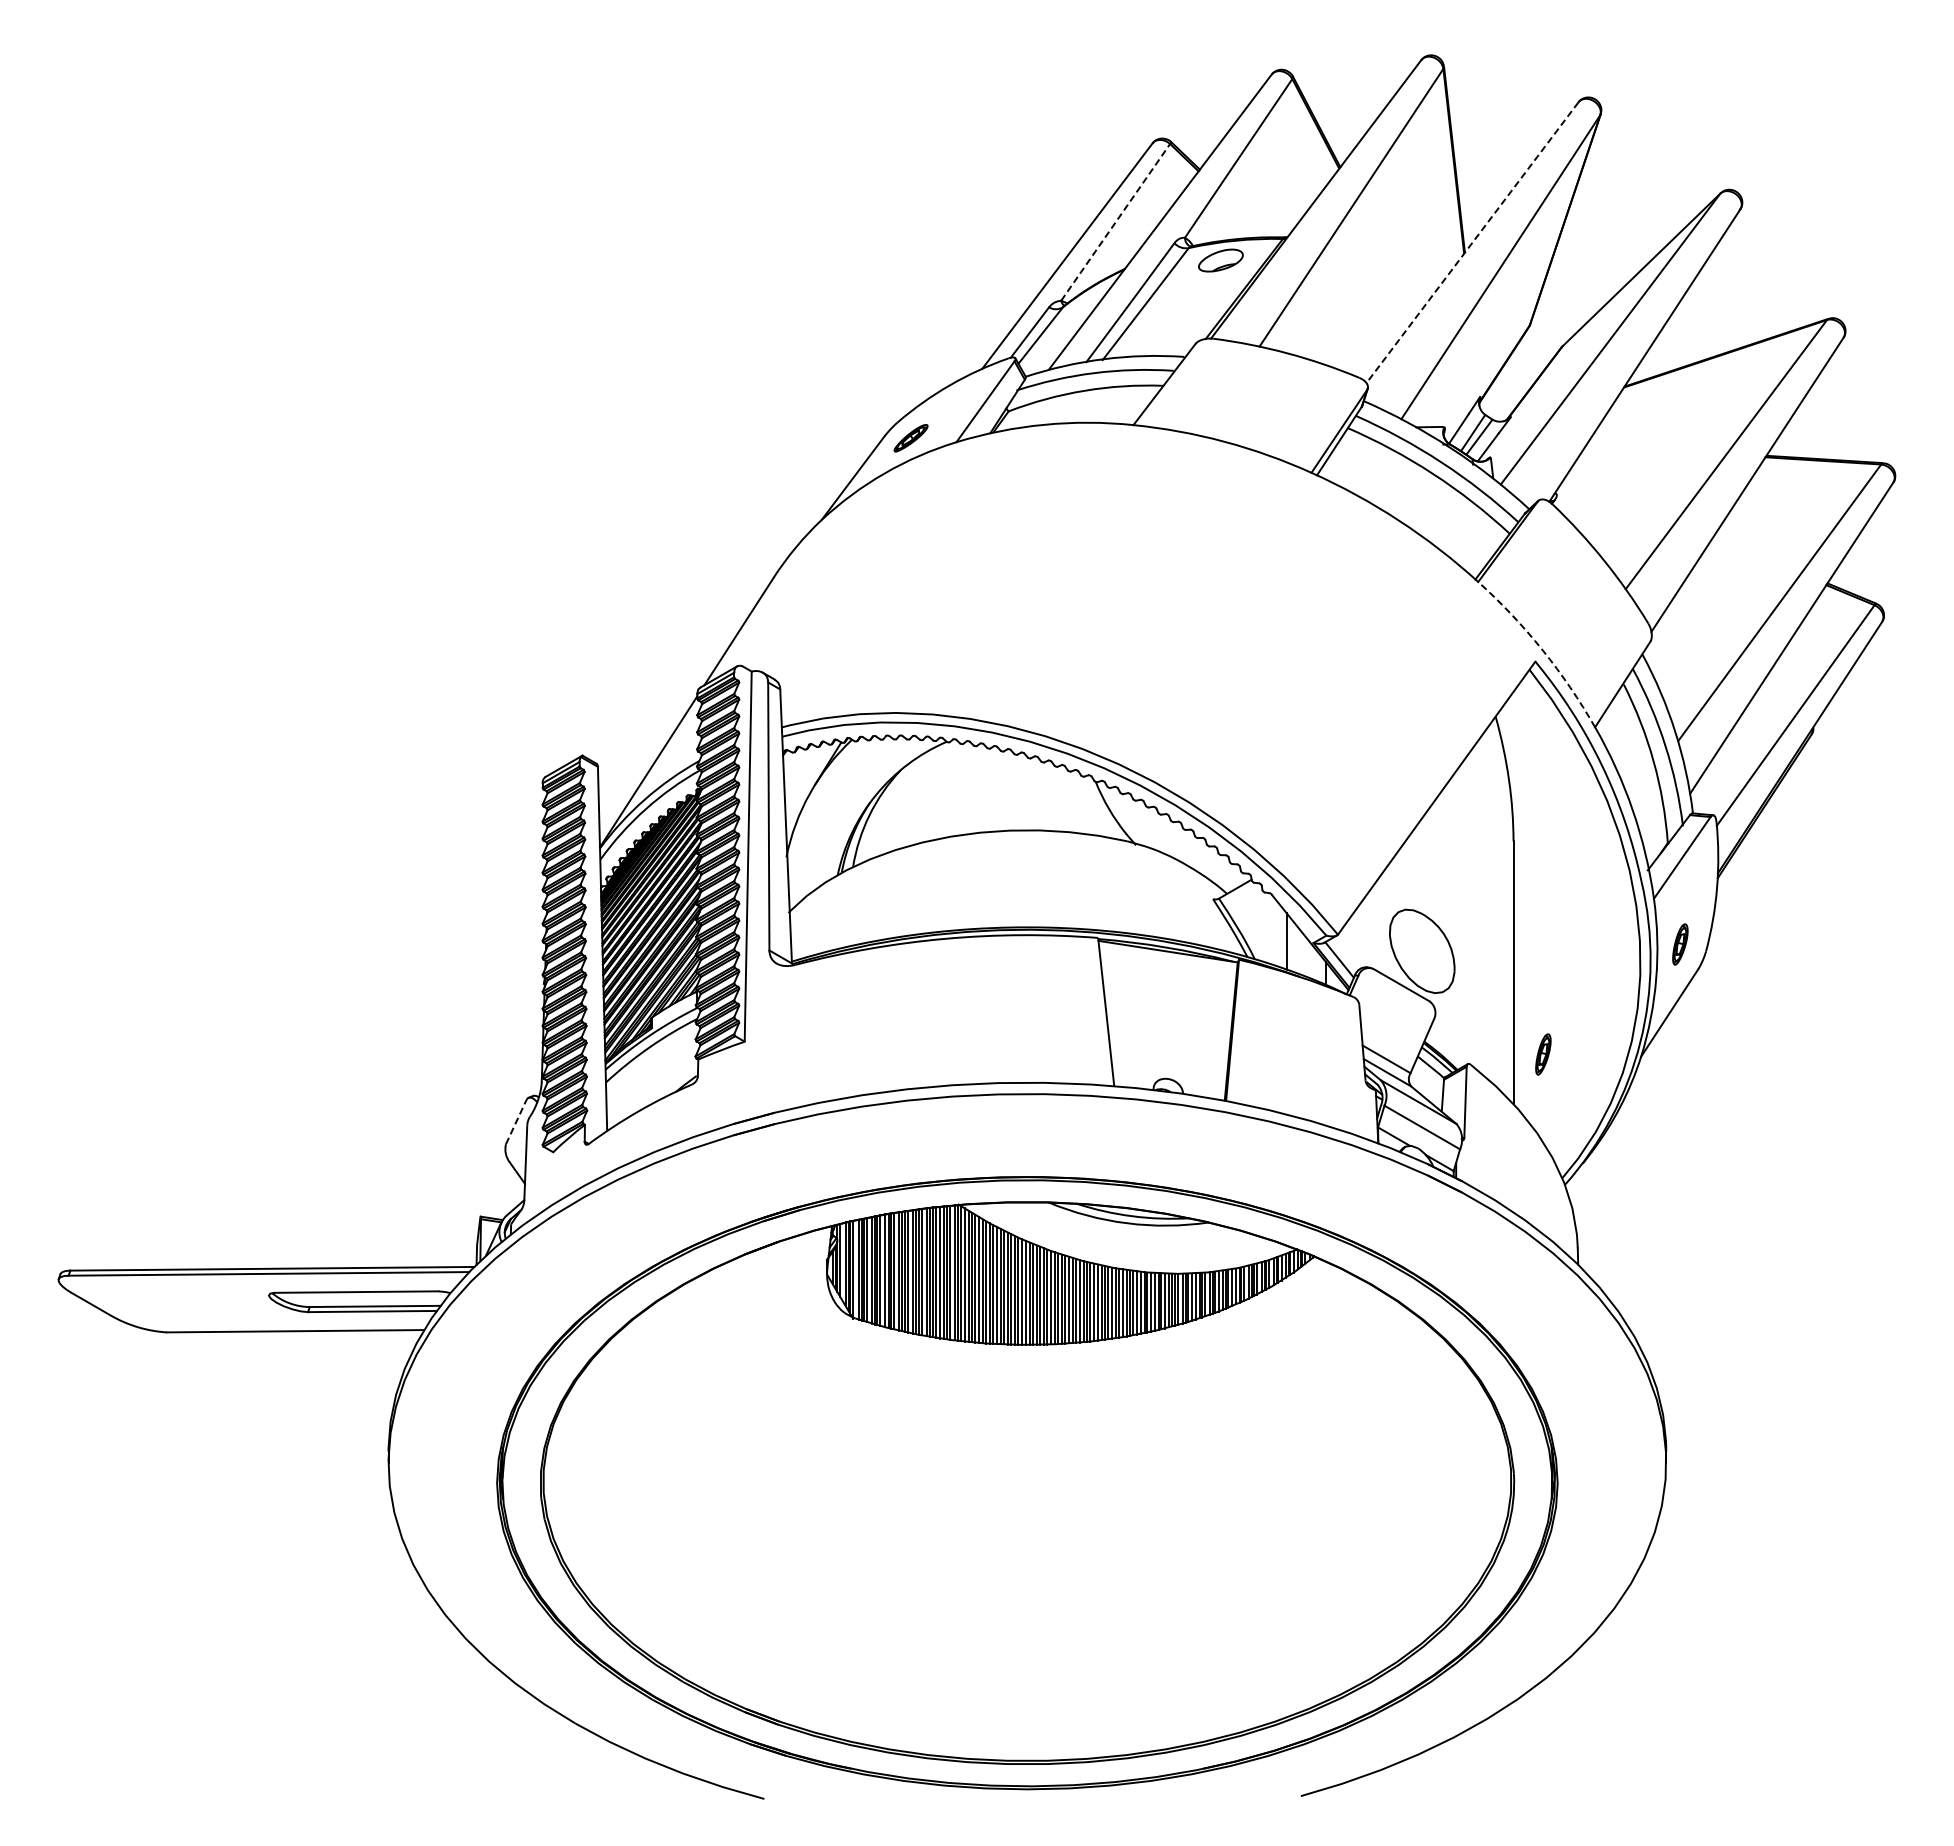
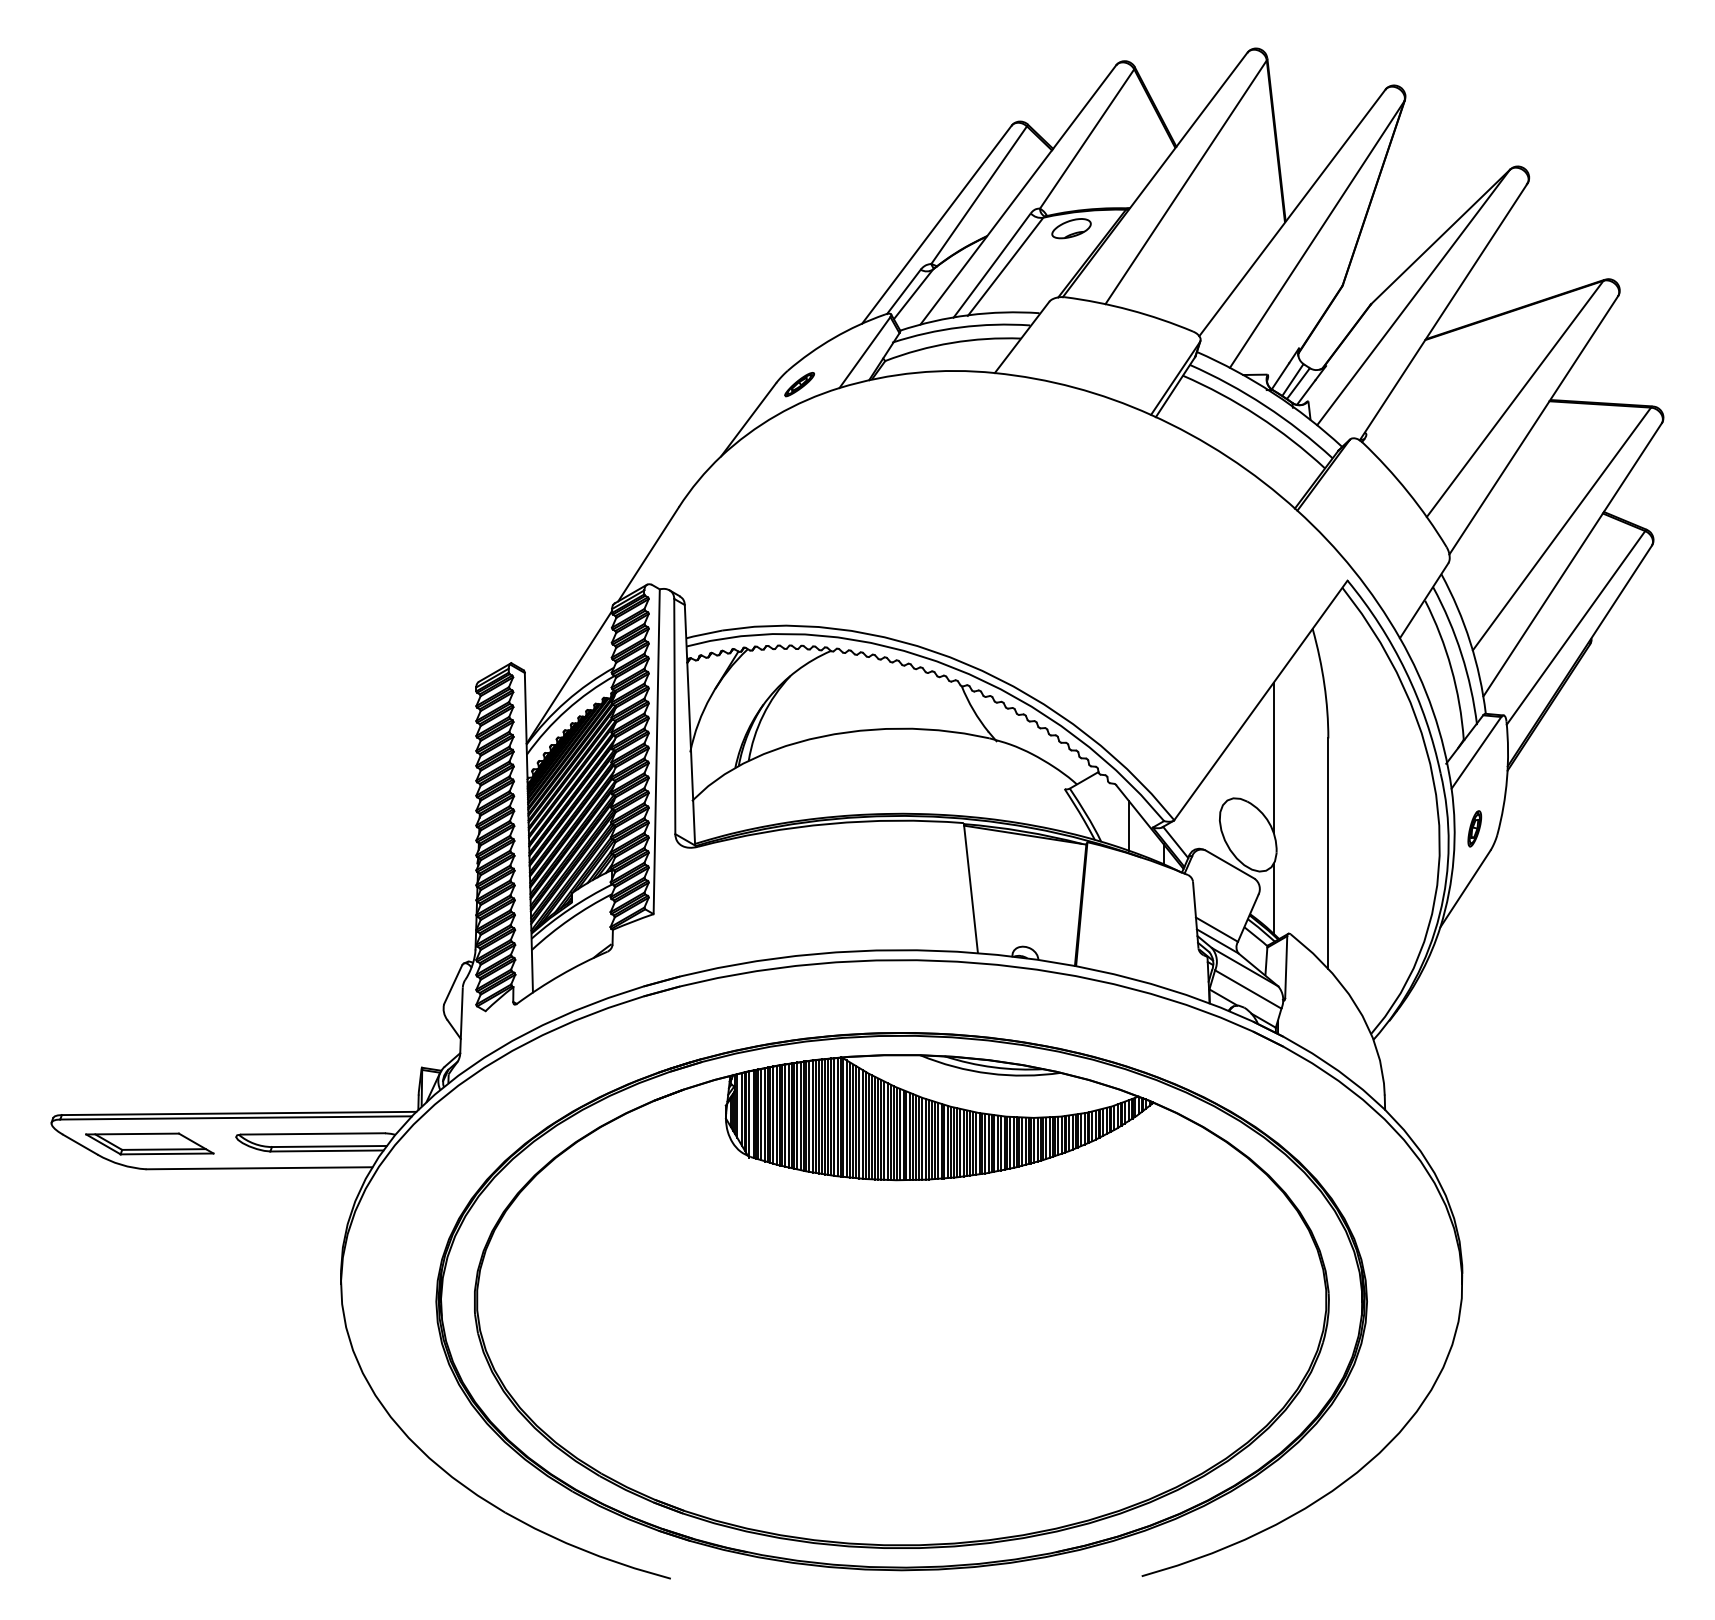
line: (1115, 221) -> (979, 194), dashed -> solid
line: (1472, 242) -> (1292, 212), dashed -> solid
arc: (1542, 650) -> (1353, 570), dashed -> solid
line: (1451, 863) -> (1273, 757), added
line: (1451, 1024) -> (1273, 899), added
part: (1543, 1054) -> (1354, 925), removed
line: (516, 1121) -> (453, 984), dashed -> solid
part: (170, 1303) -> (149, 1143), added

